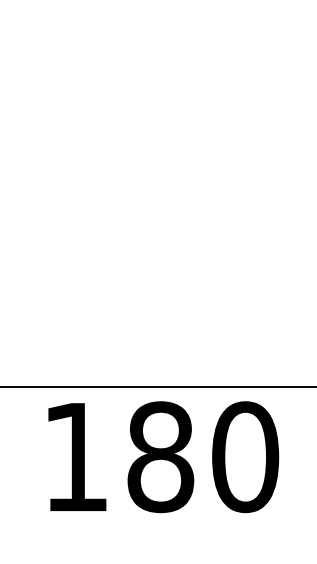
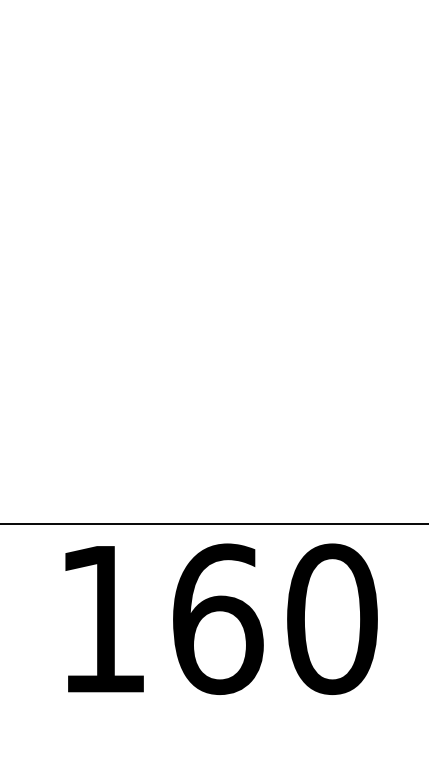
text: (160, 457) -> (217, 619), 180 -> 160

